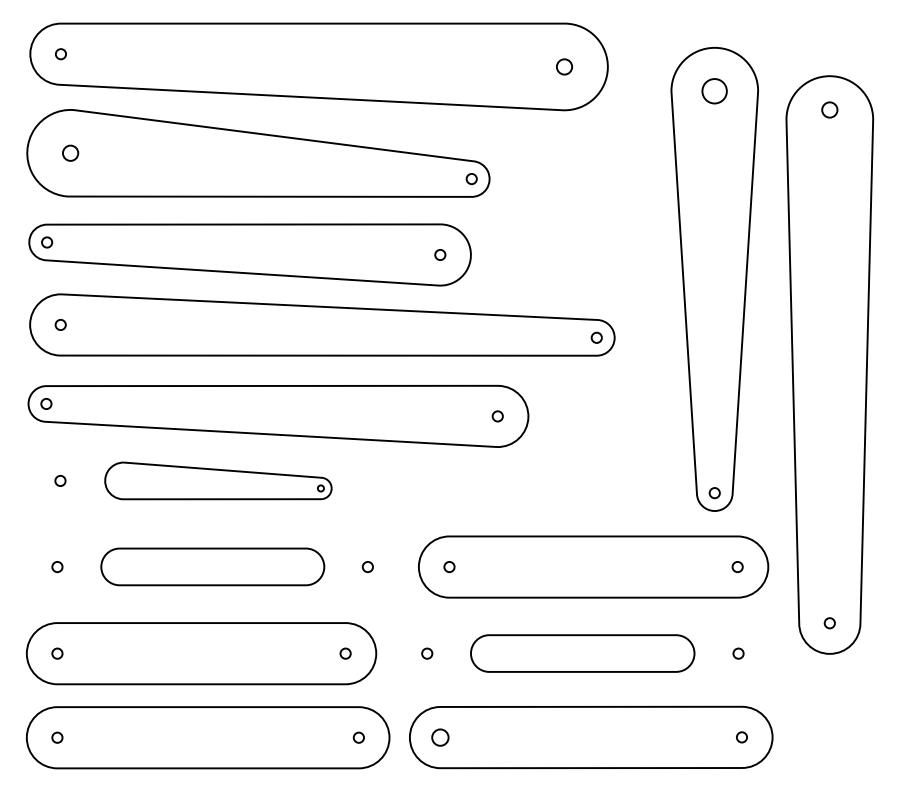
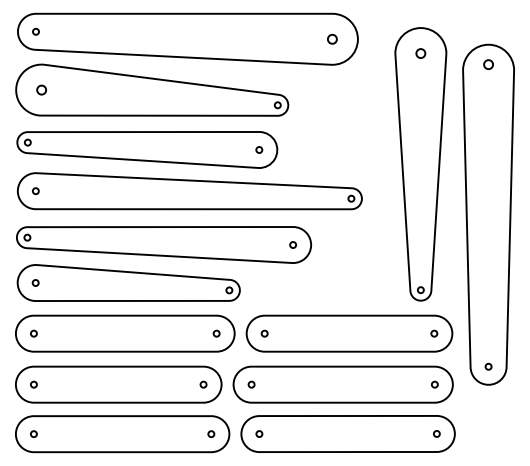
circle: (714, 91) -> (420, 53), size x0.62
part: (218, 480) -> (128, 282), size x1.67
part: (213, 566) -> (125, 333), size x1.67
part: (581, 653) -> (342, 384), size x1.67
circle: (440, 736) -> (259, 433), size x0.62

